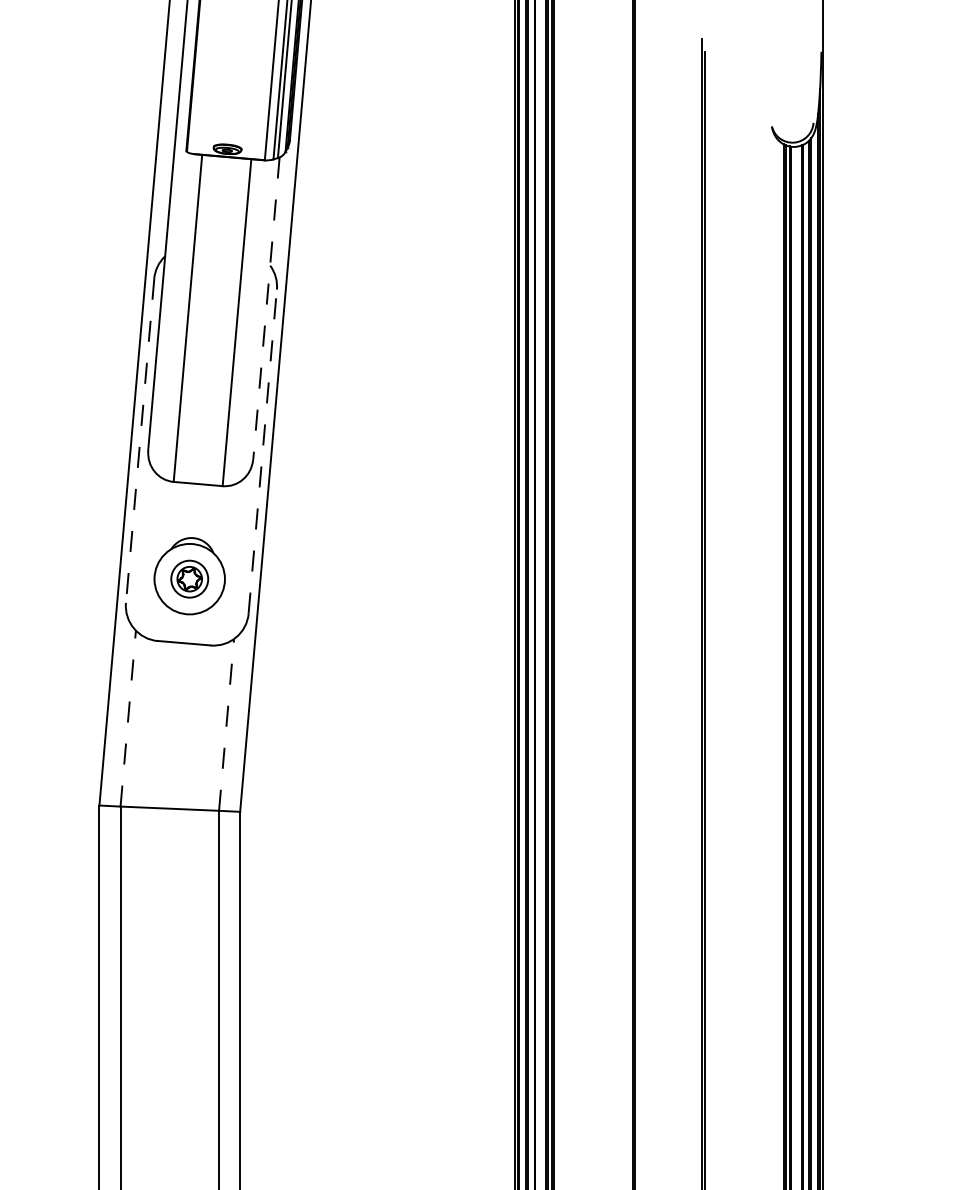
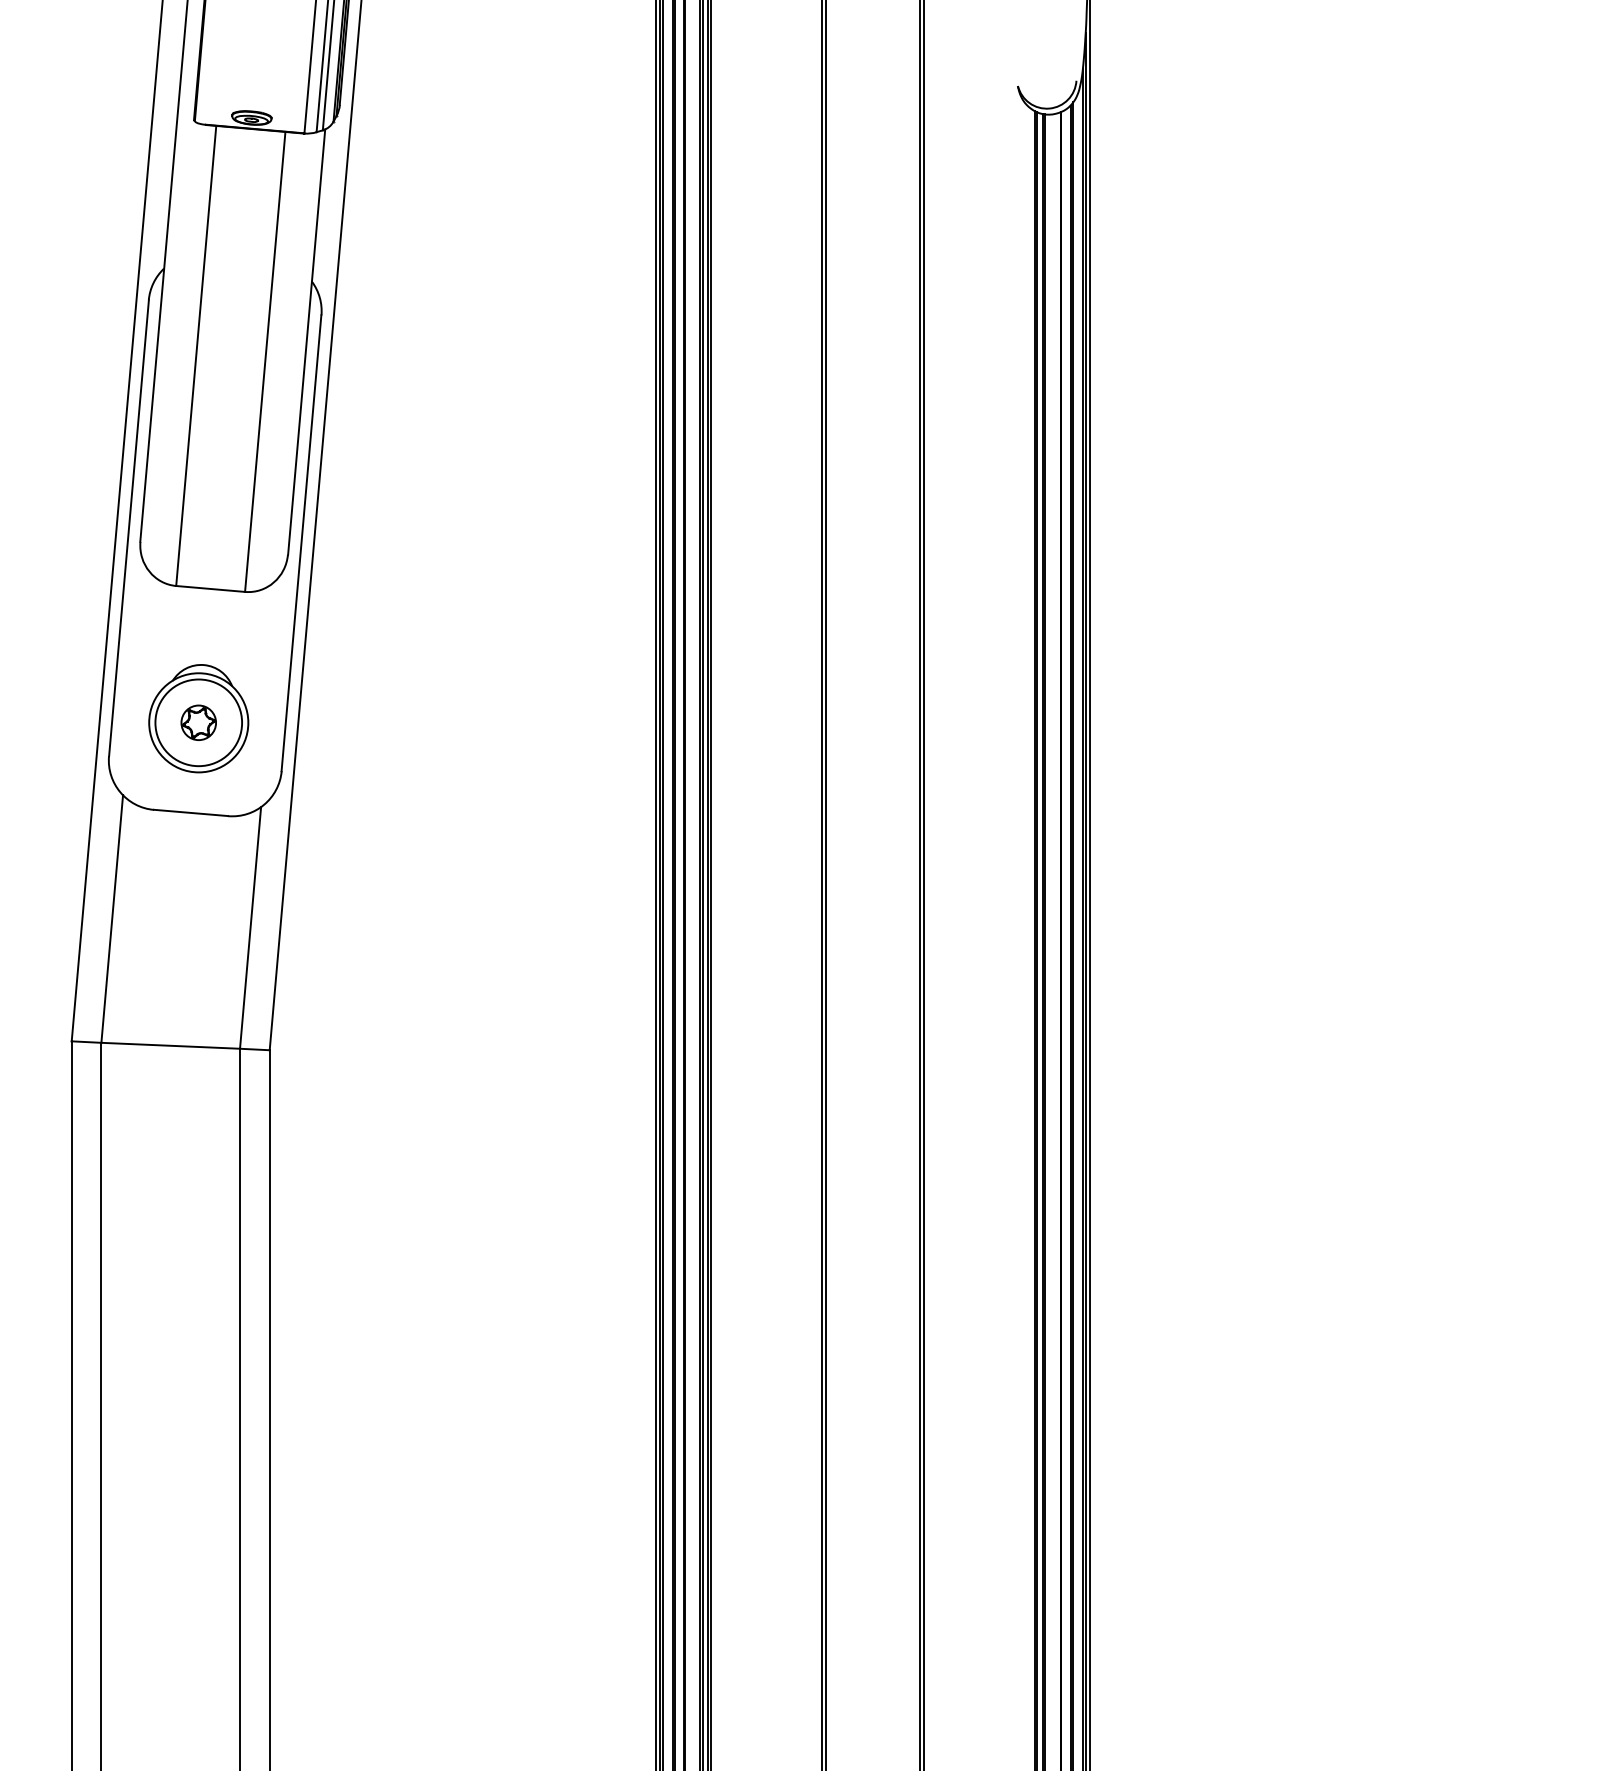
line: (266, 308) -> (306, 342), dashed -> solid
line: (140, 441) -> (129, 528), dashed -> solid
line: (262, 451) -> (301, 543), dashed -> solid
circle: (189, 578) -> (198, 722), size x1.67
line: (128, 718) -> (112, 918), dashed -> solid
line: (226, 724) -> (250, 927), dashed -> solid

